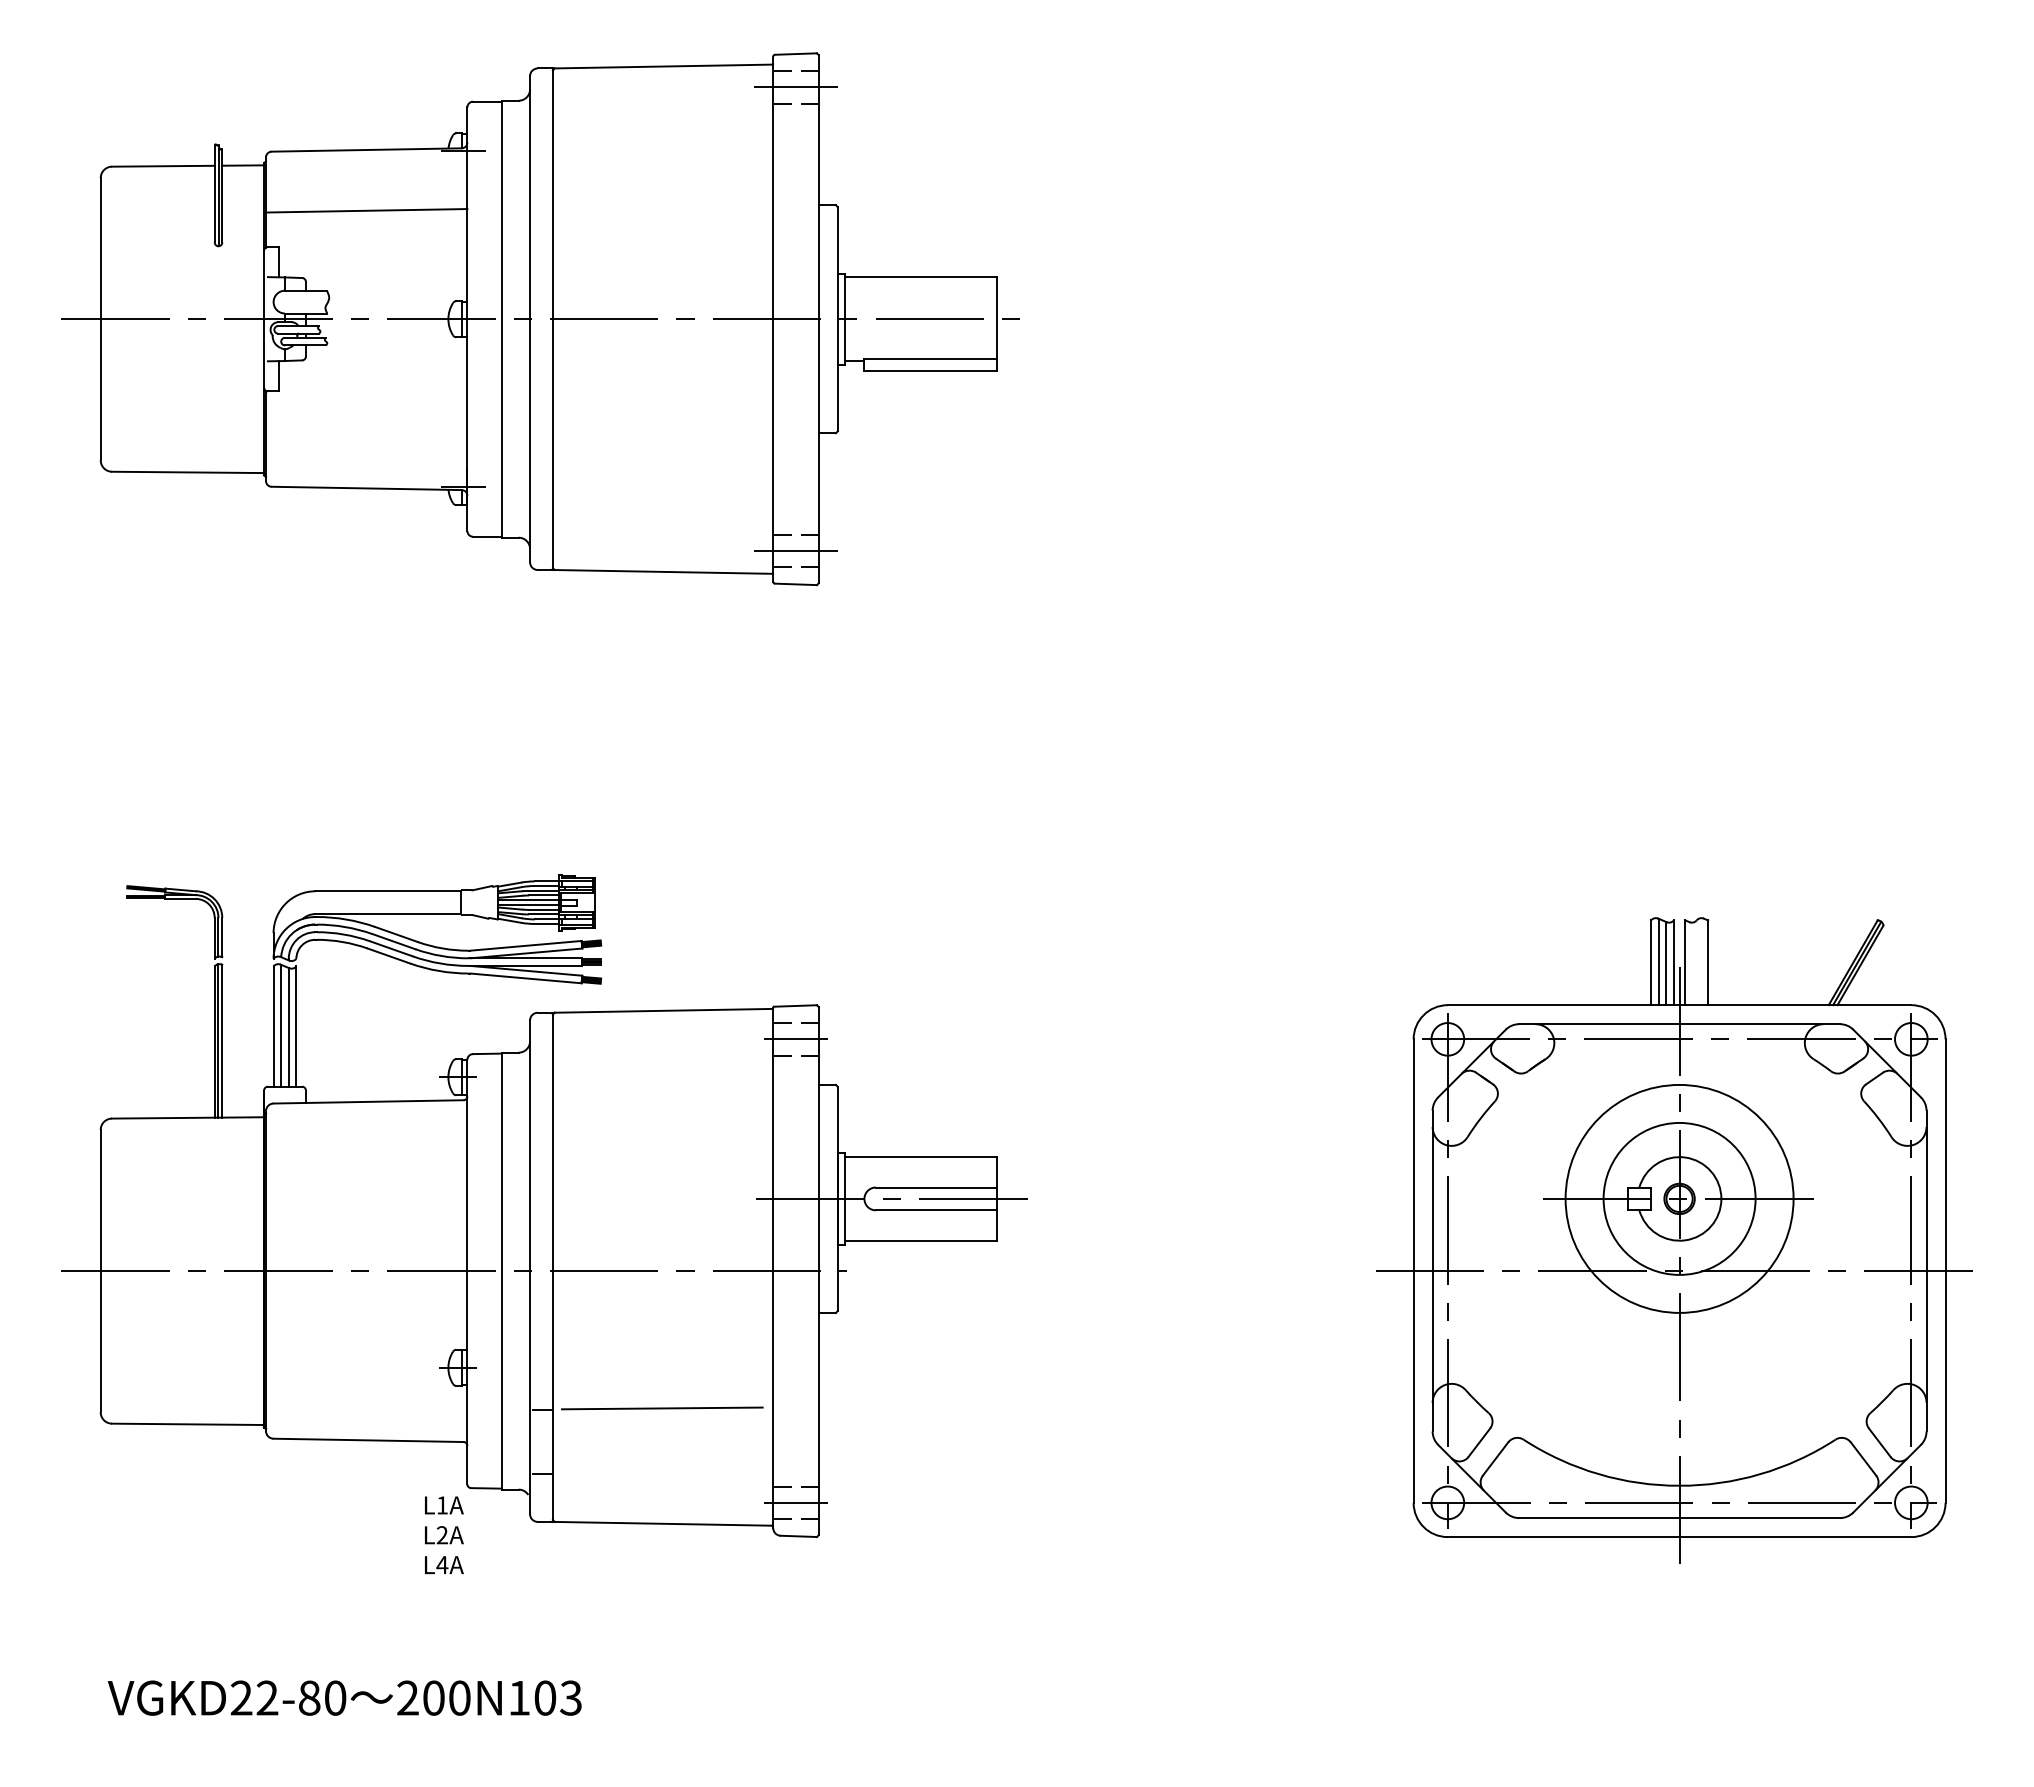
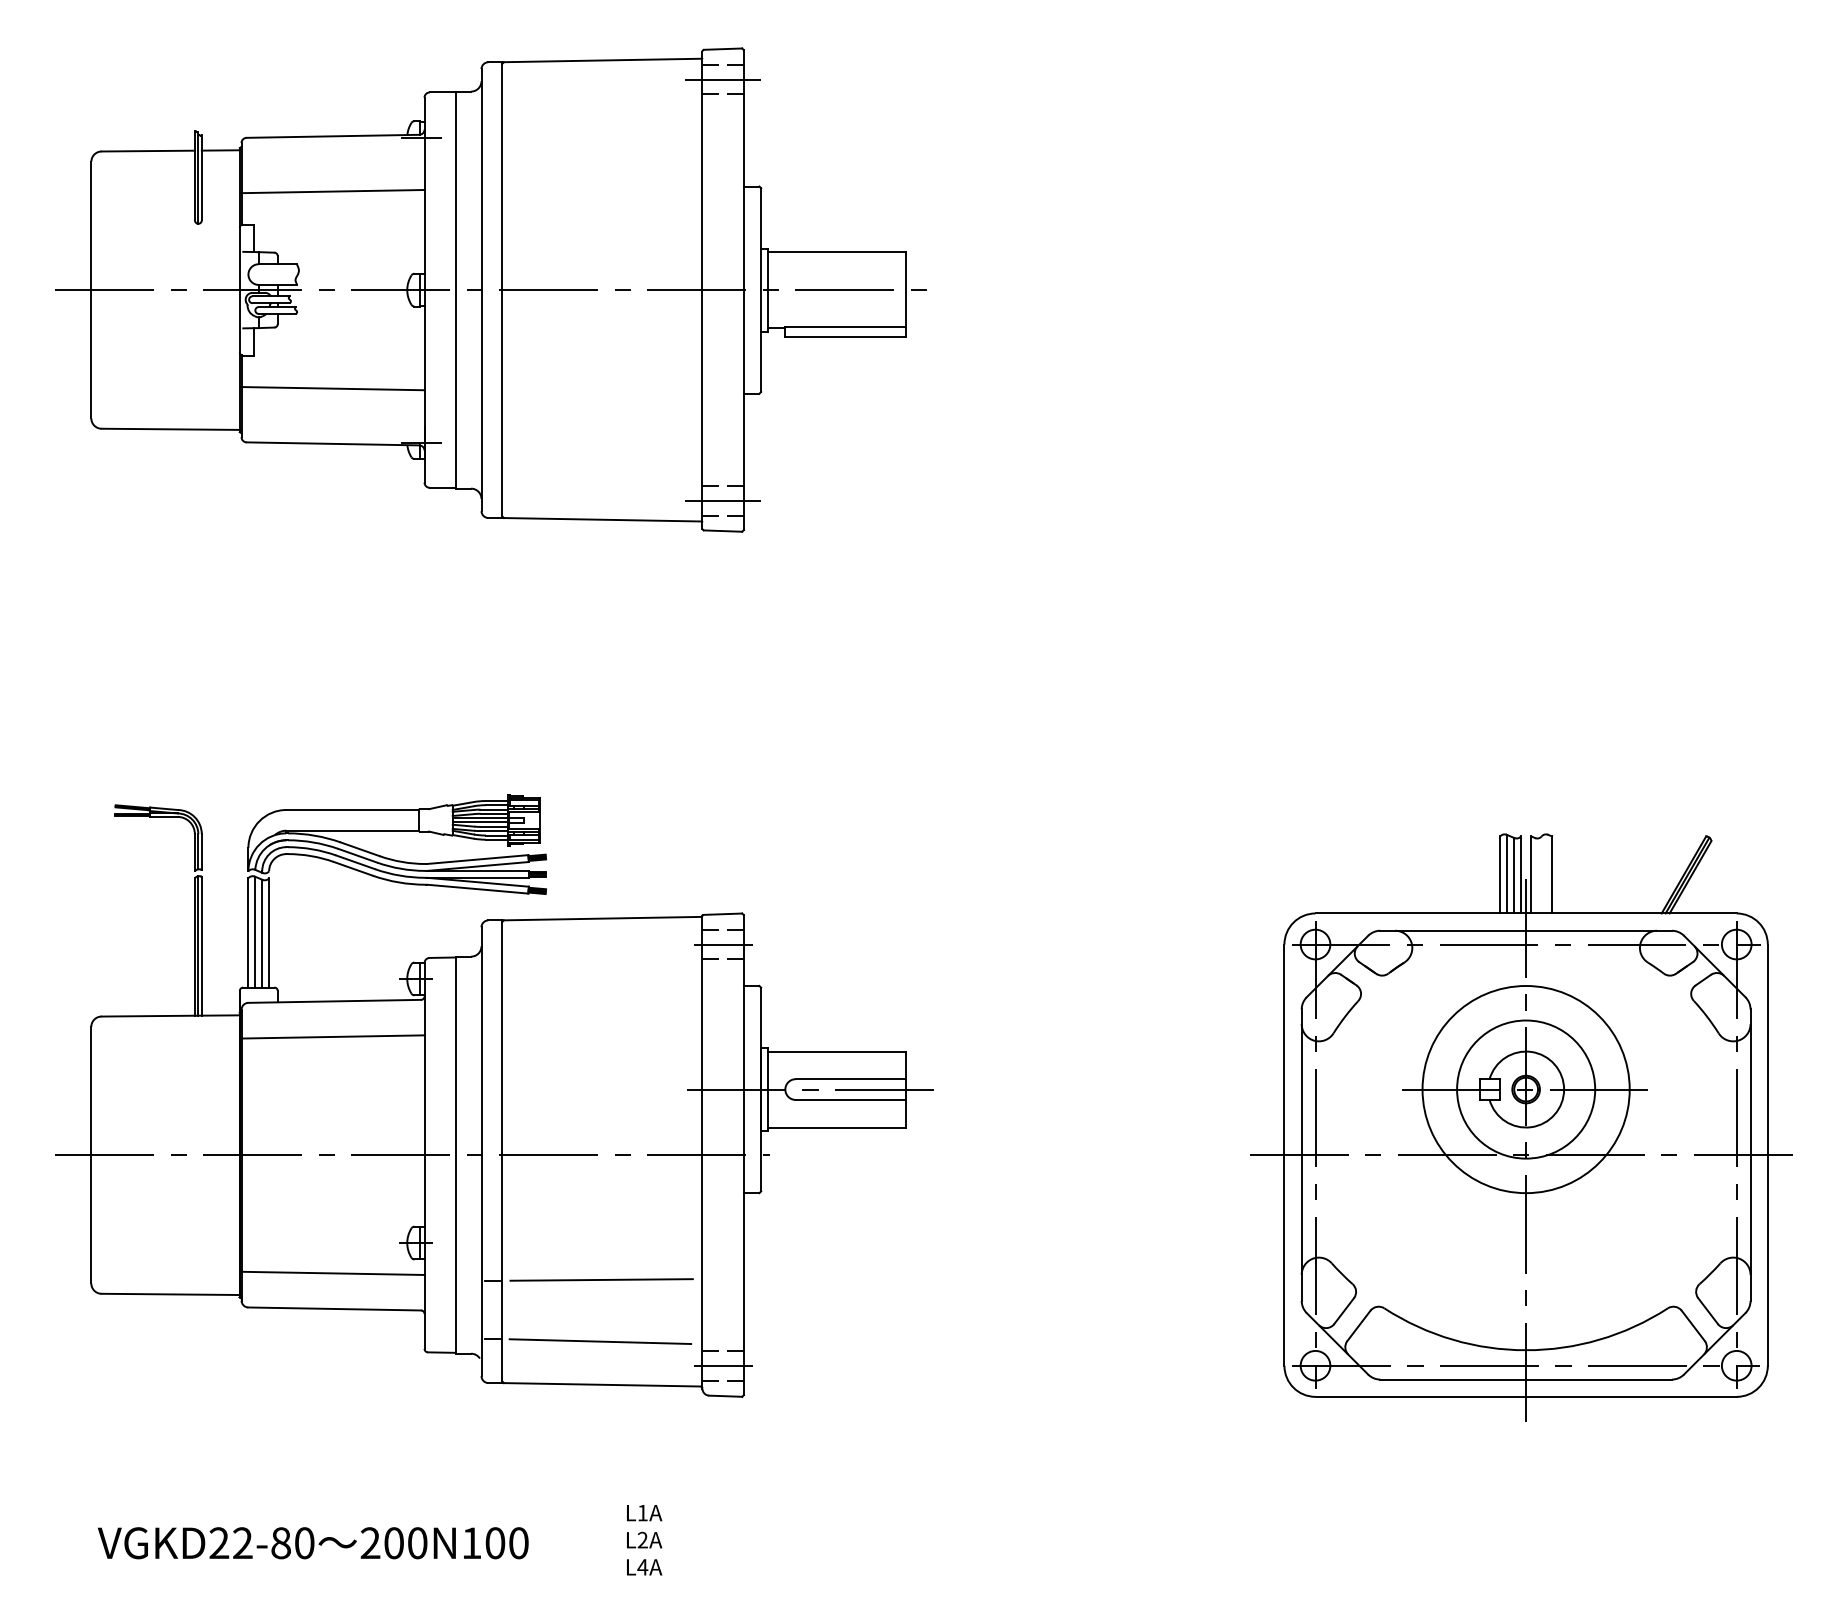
line: (366, 427) -> (332, 388), added
line: (366, 1140) -> (332, 1036), added
line: (366, 1400) -> (332, 1272), added
line: (661, 1476) -> (600, 1341), added
text: (444, 1535) -> (644, 1540), moved
text: (570, 1698) -> (518, 1543), 200N103 -> 200N100

